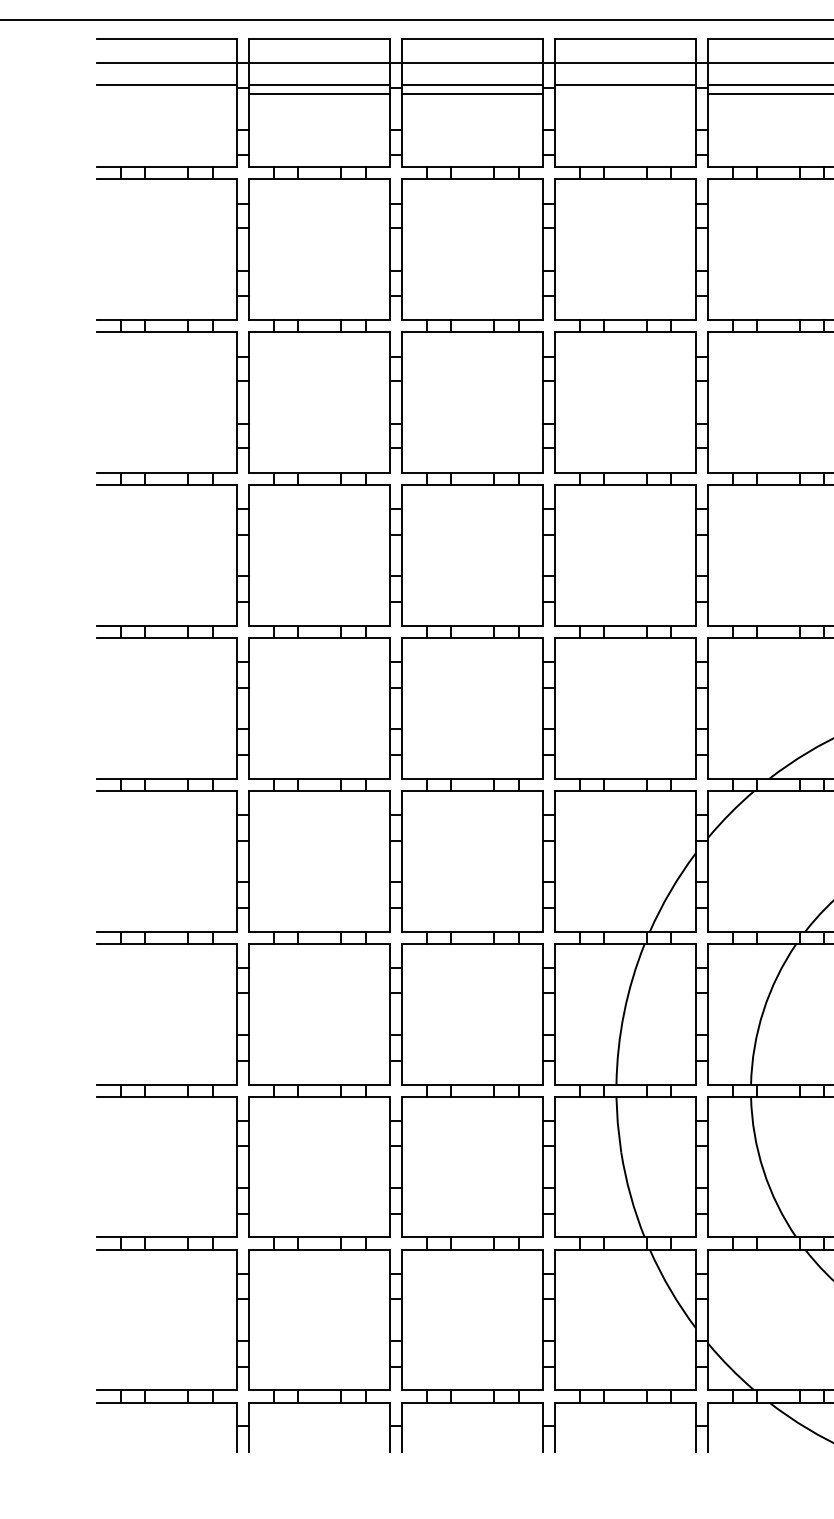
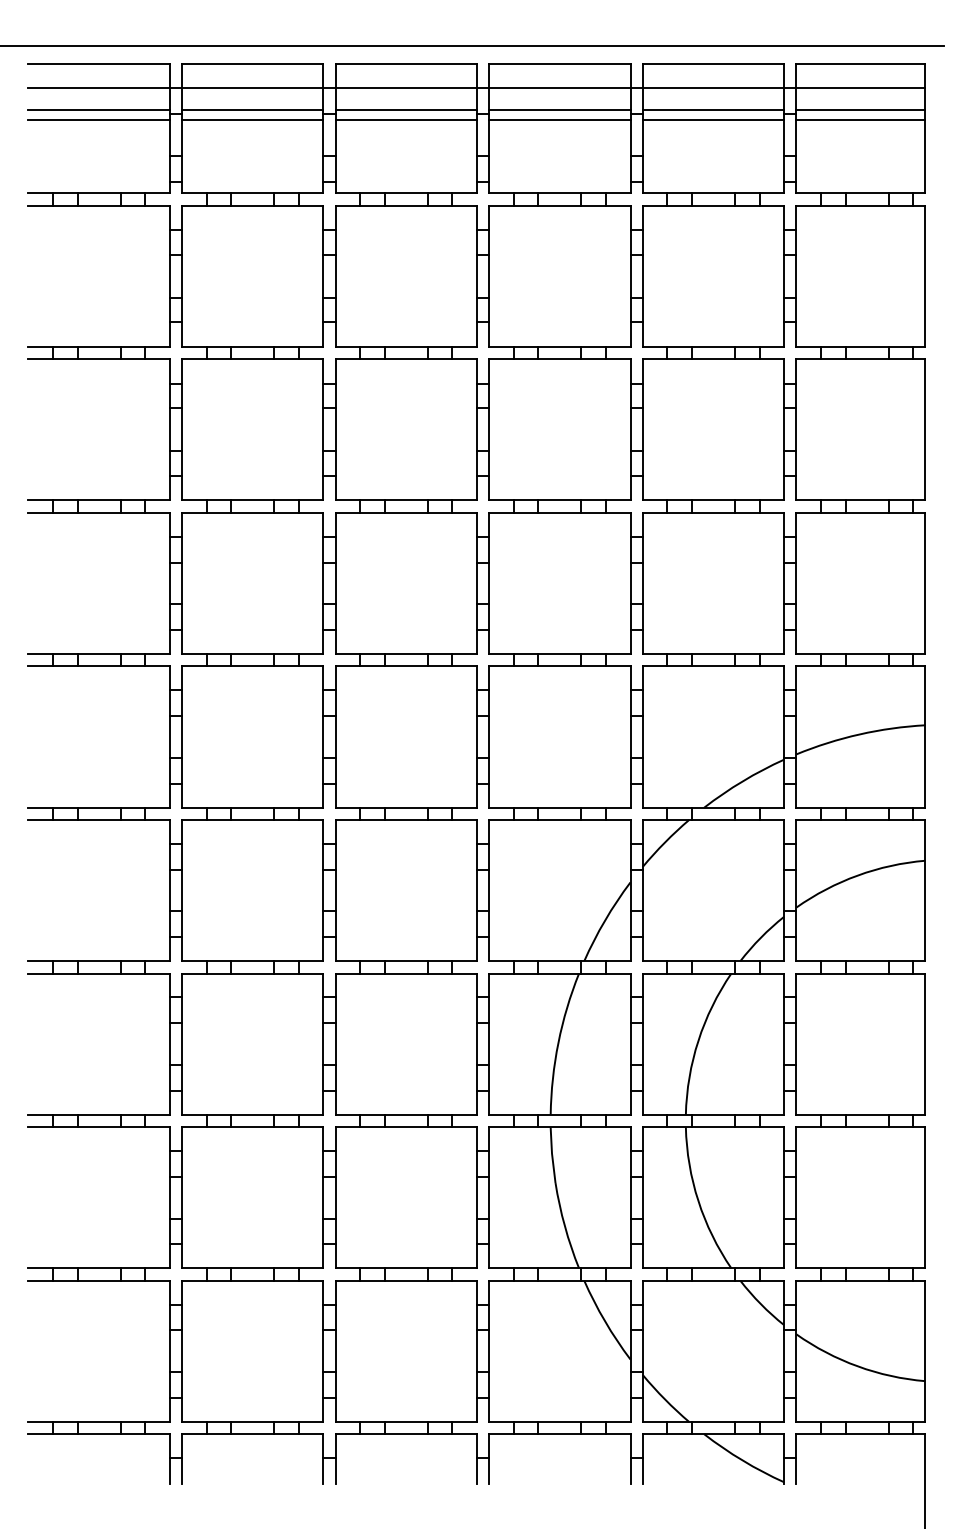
line: (166, 93) -> (98, 119), added
line: (625, 93) -> (559, 119), added

